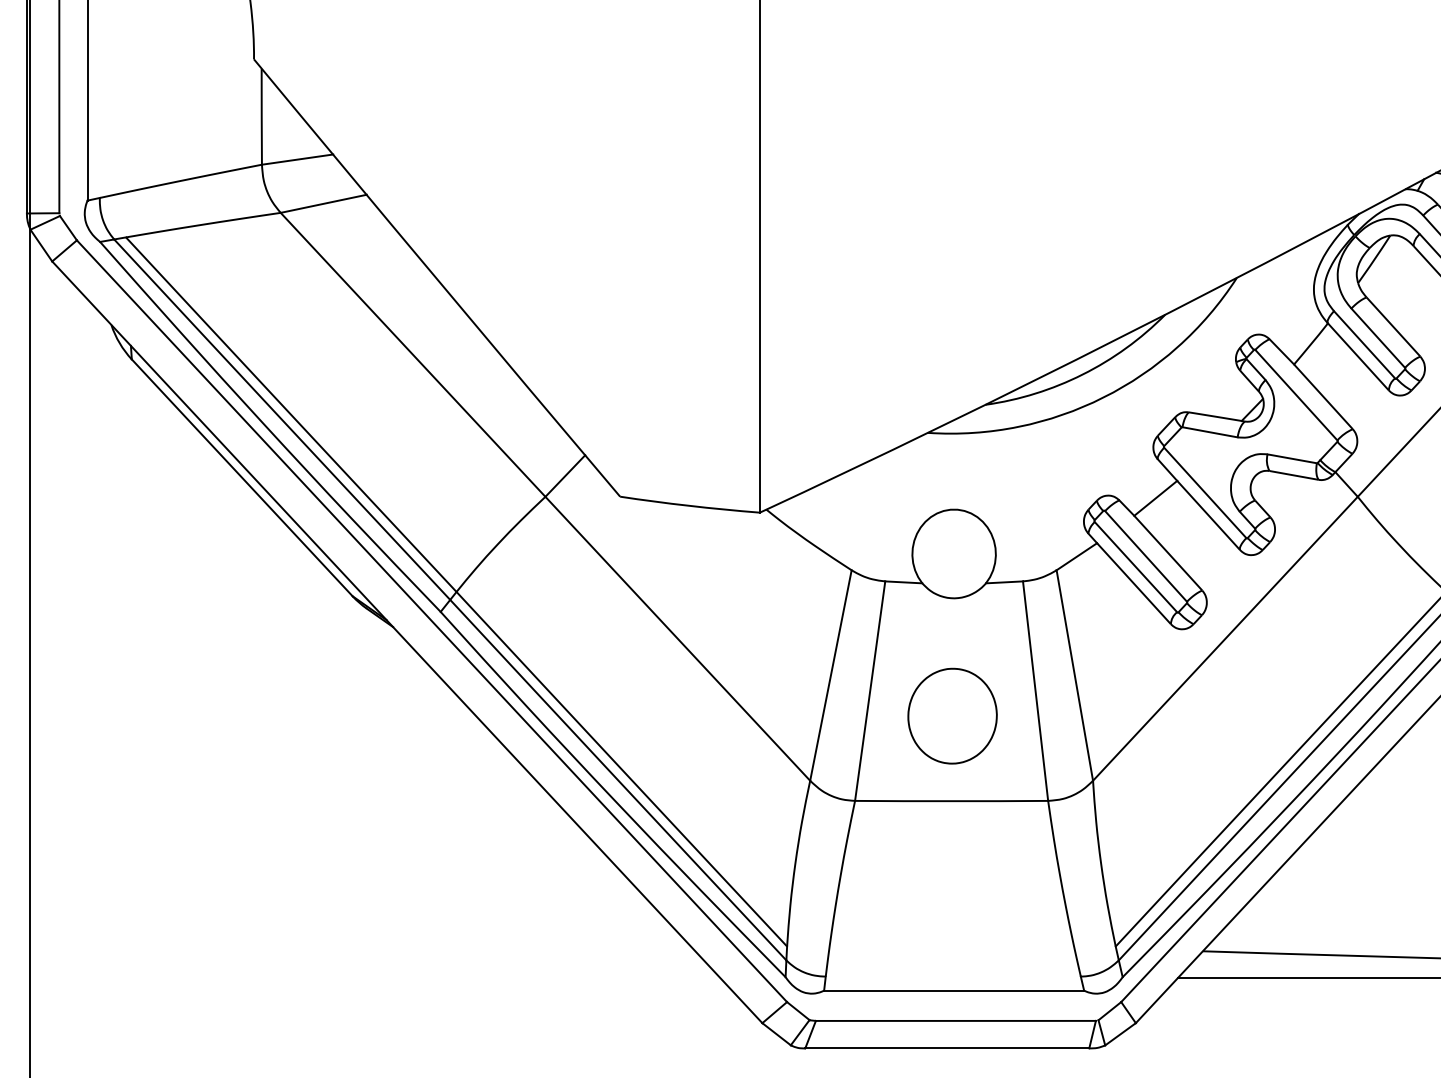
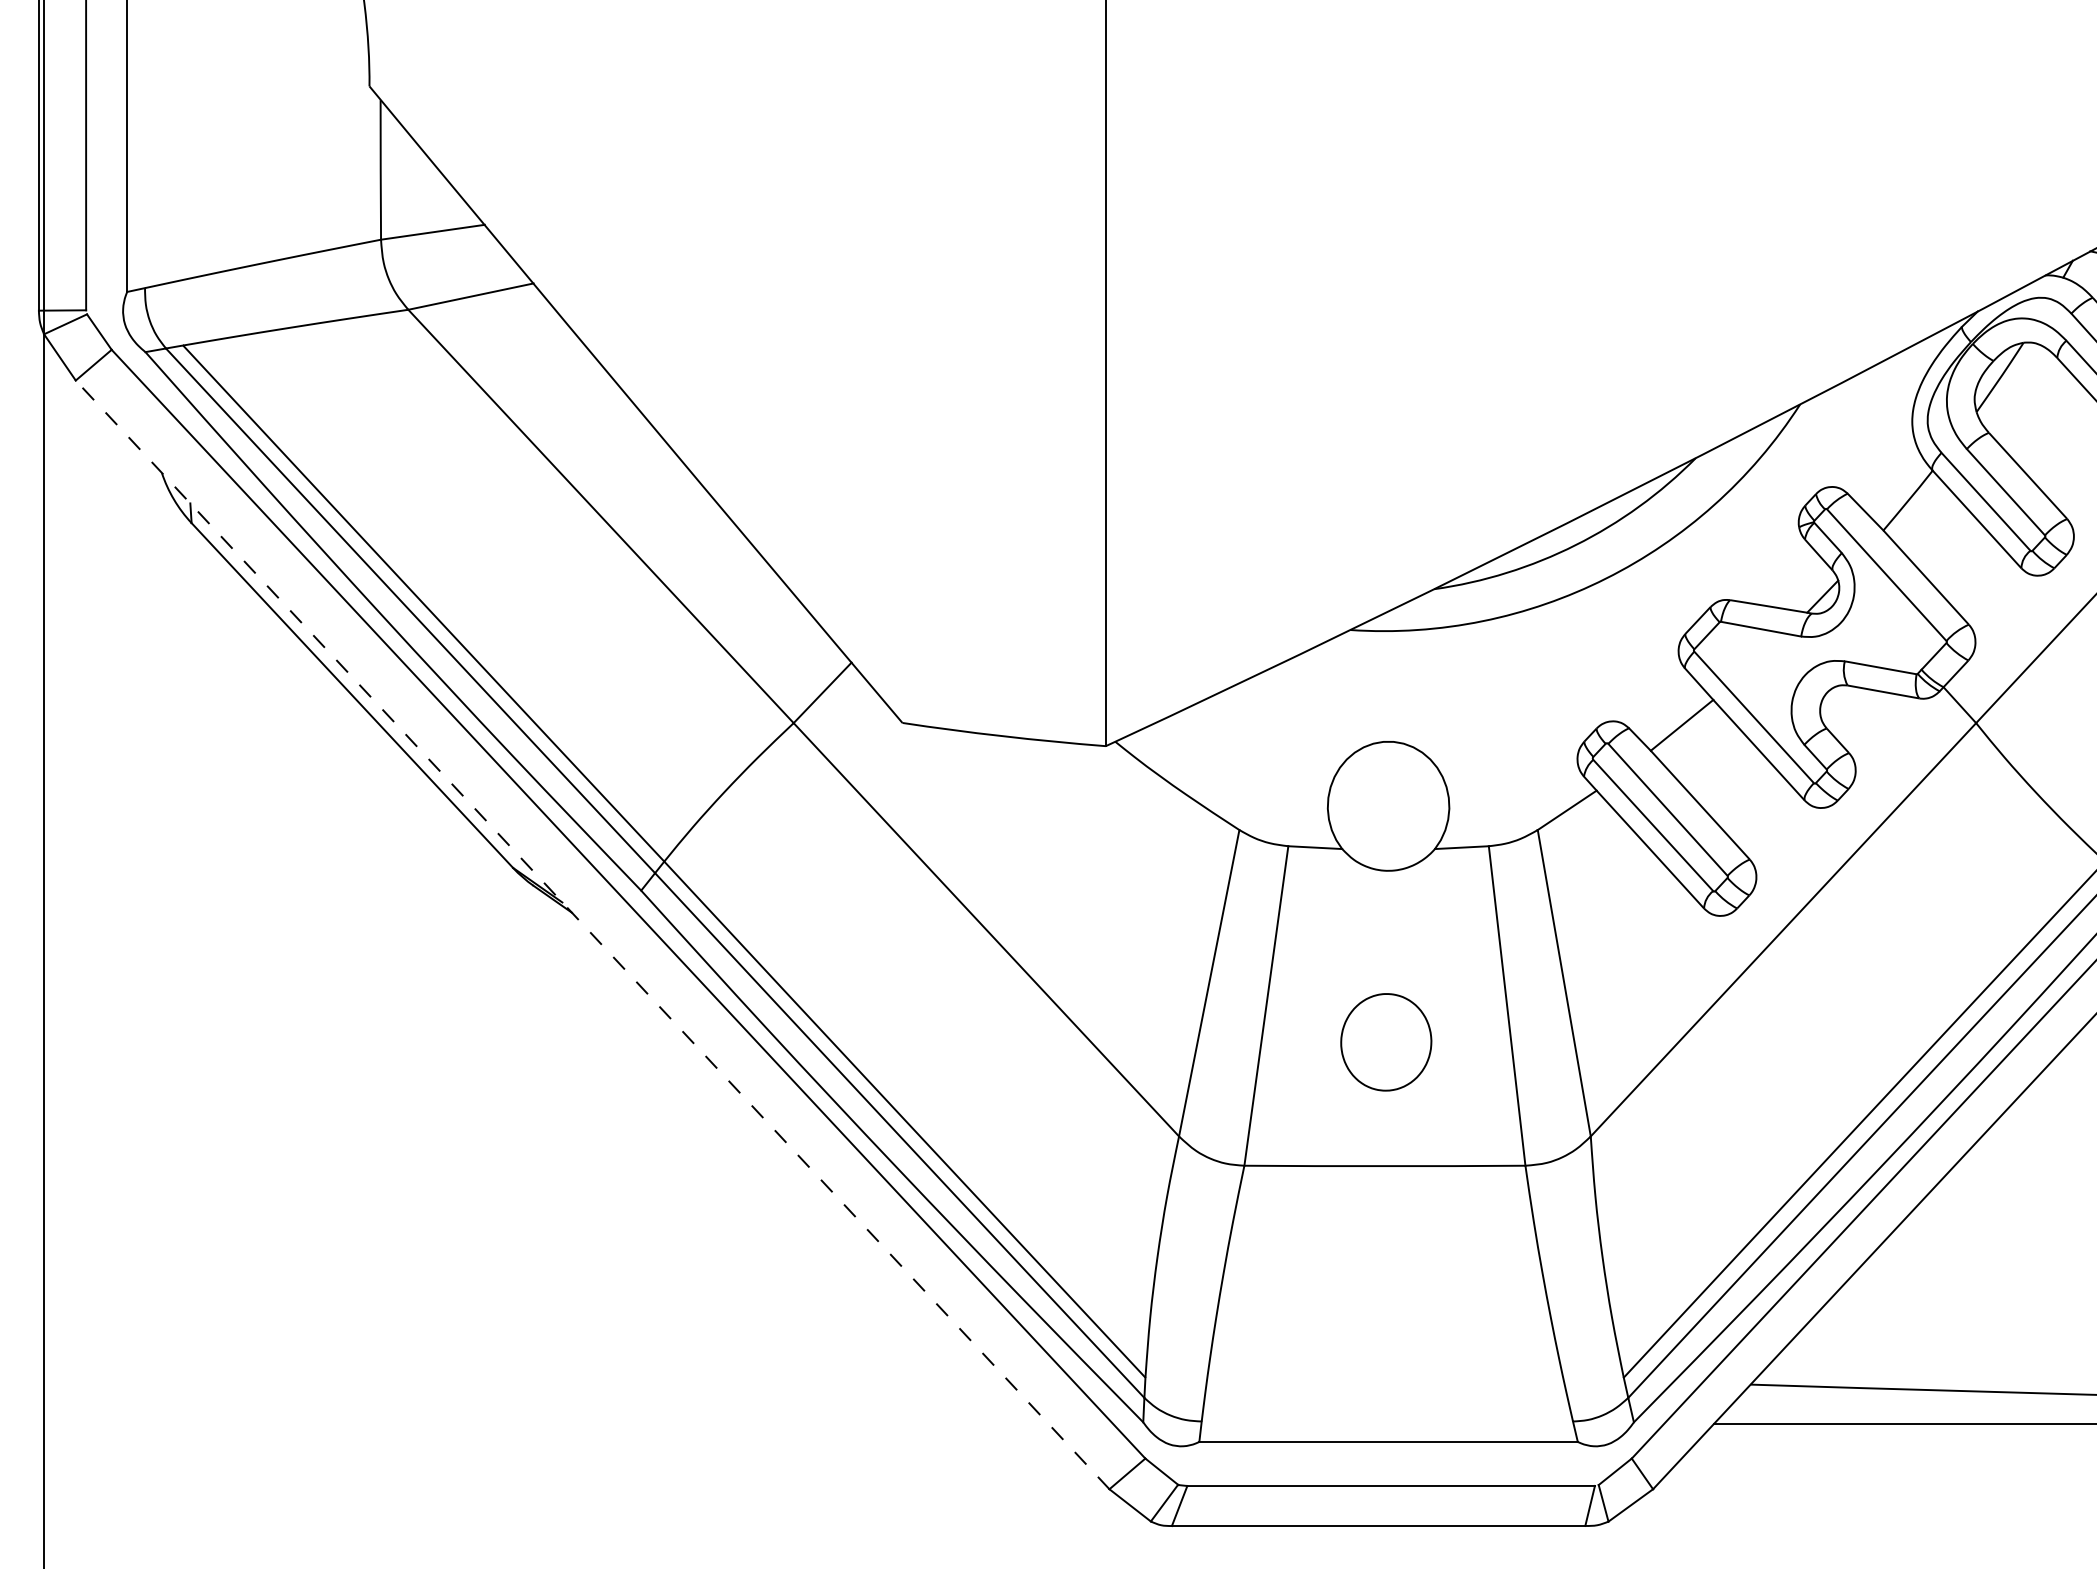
line: (407, 642) -> (592, 935), solid -> dashed
part: (952, 715) -> (1386, 1041), size x0.7

